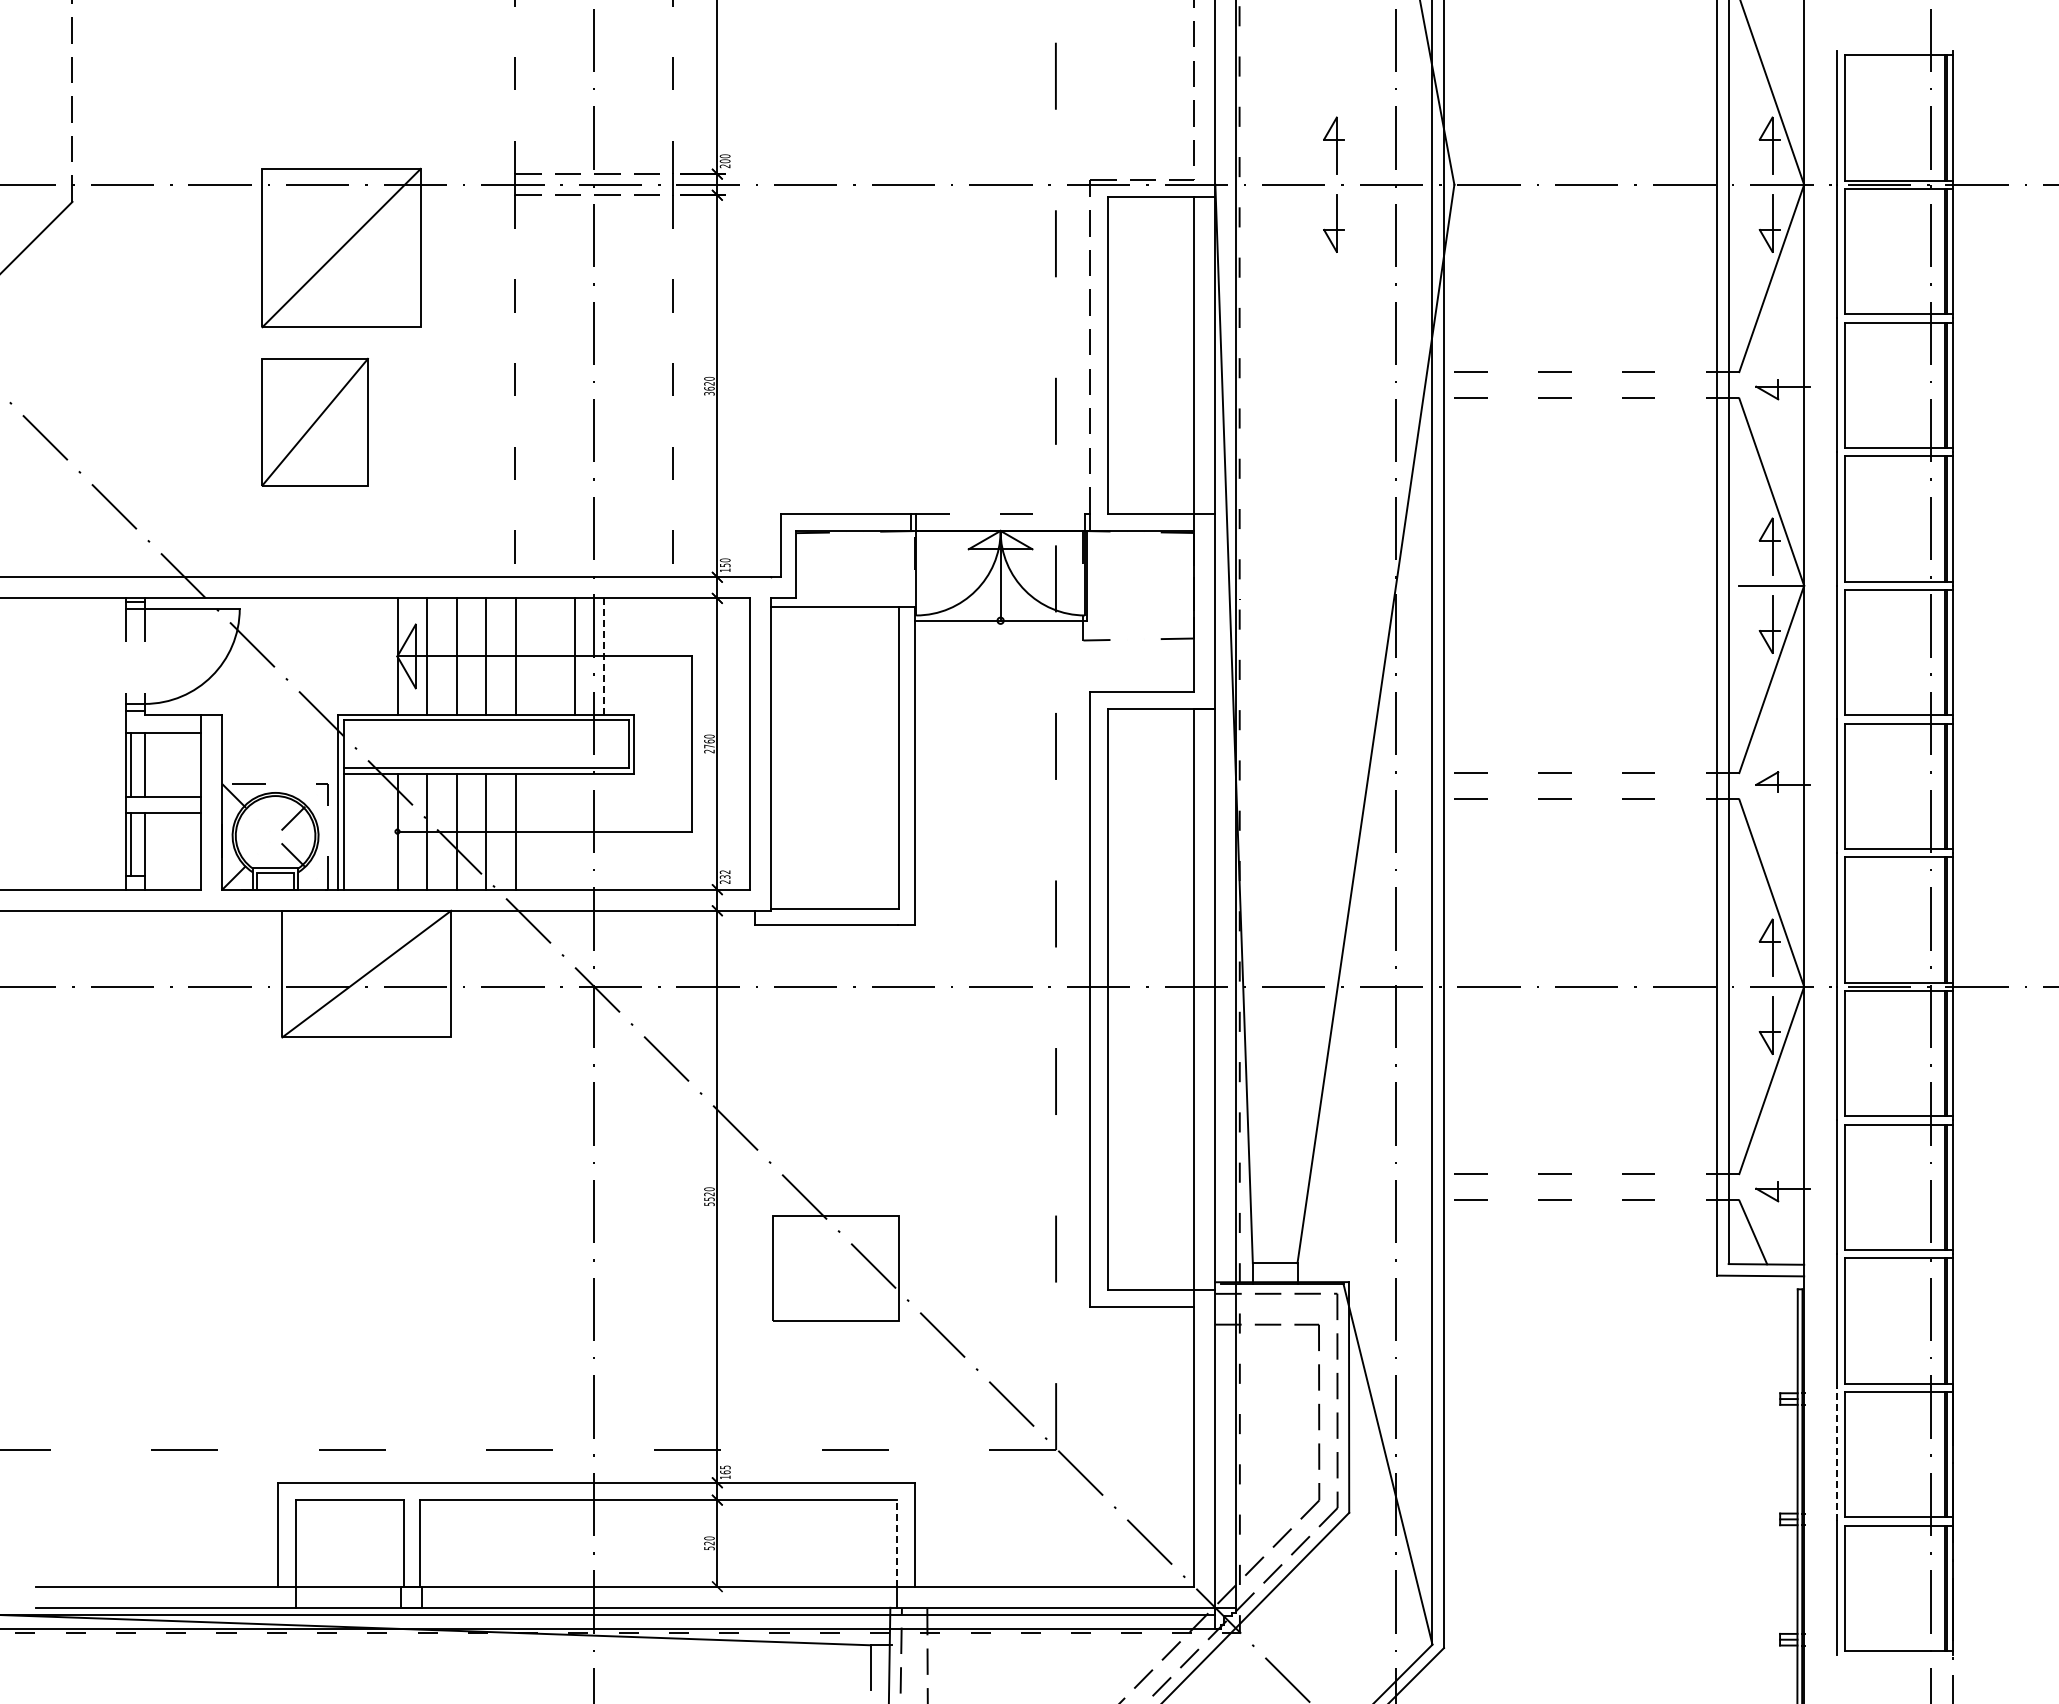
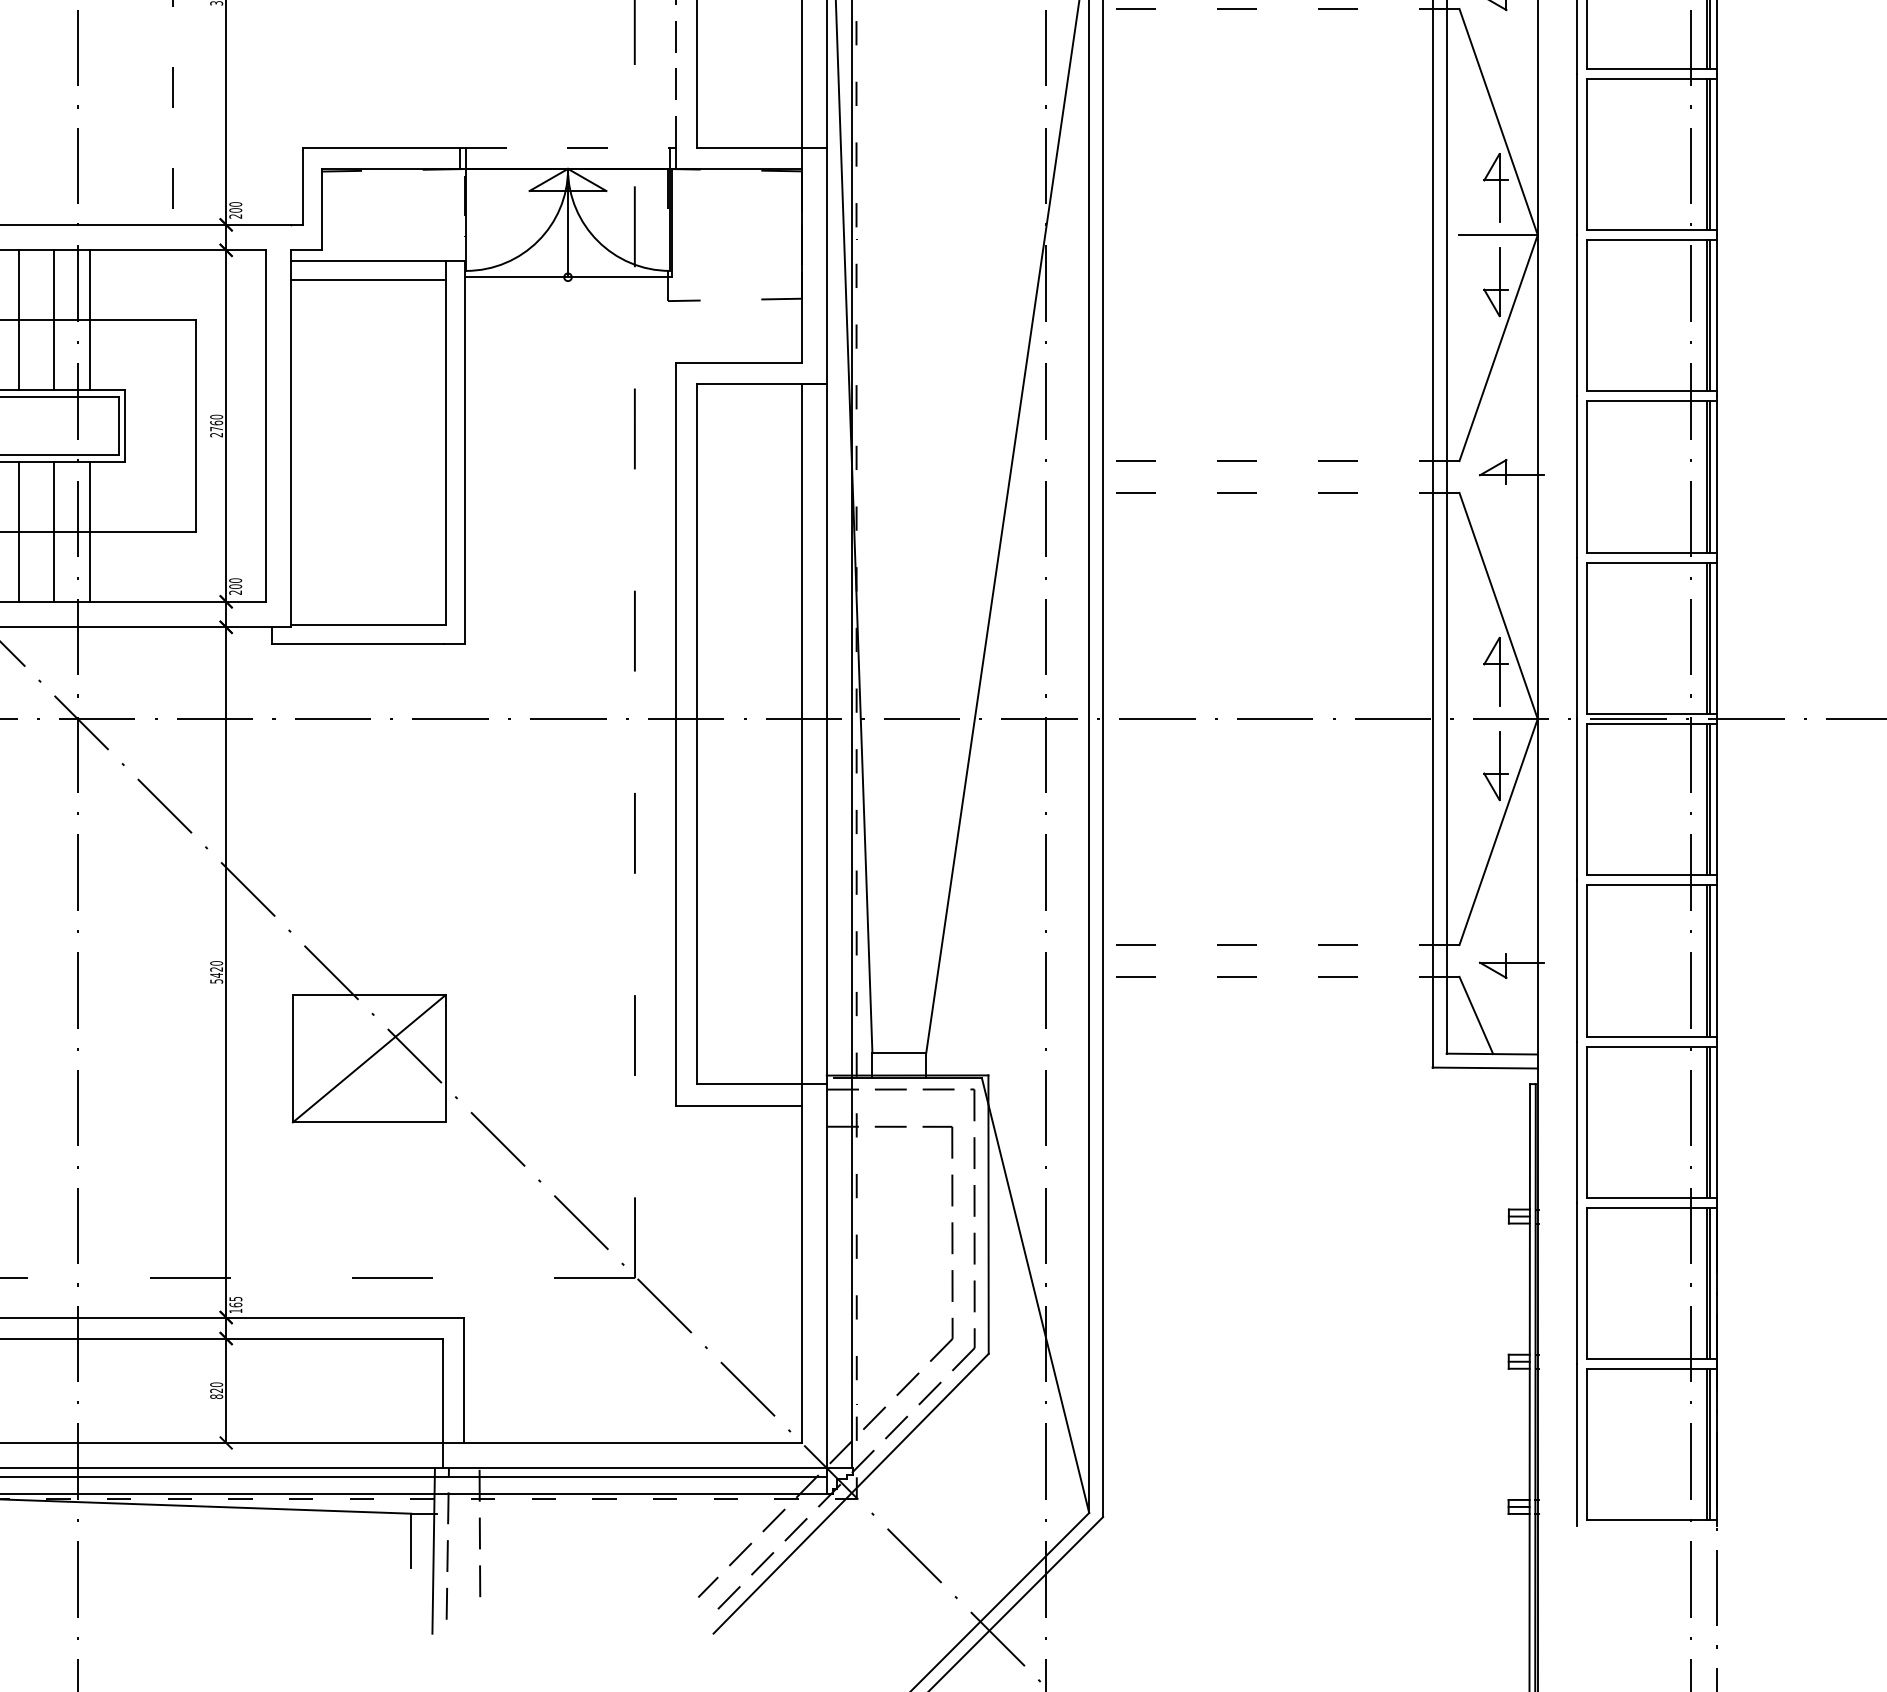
text: (724, 567) -> (234, 213), 150 -> 200
line: (834, 622) -> (367, 279), added
line: (545, 656) -> (18, 320), added
line: (604, 656) -> (89, 320), dashed -> solid
line: (545, 831) -> (18, 531), added
line: (574, 831) -> (53, 531), added
line: (604, 831) -> (89, 531), added
text: (725, 874) -> (236, 583), 232 -> 200
text: (709, 1199) -> (216, 975), 5520 -> 5420
line: (835, 1268) -> (368, 1058), added
line: (1836, 1454) -> (1576, 1283), dashed -> solid
line: (897, 1542) -> (443, 1389), dashed -> solid
text: (709, 1548) -> (216, 1396), 520 -> 820

